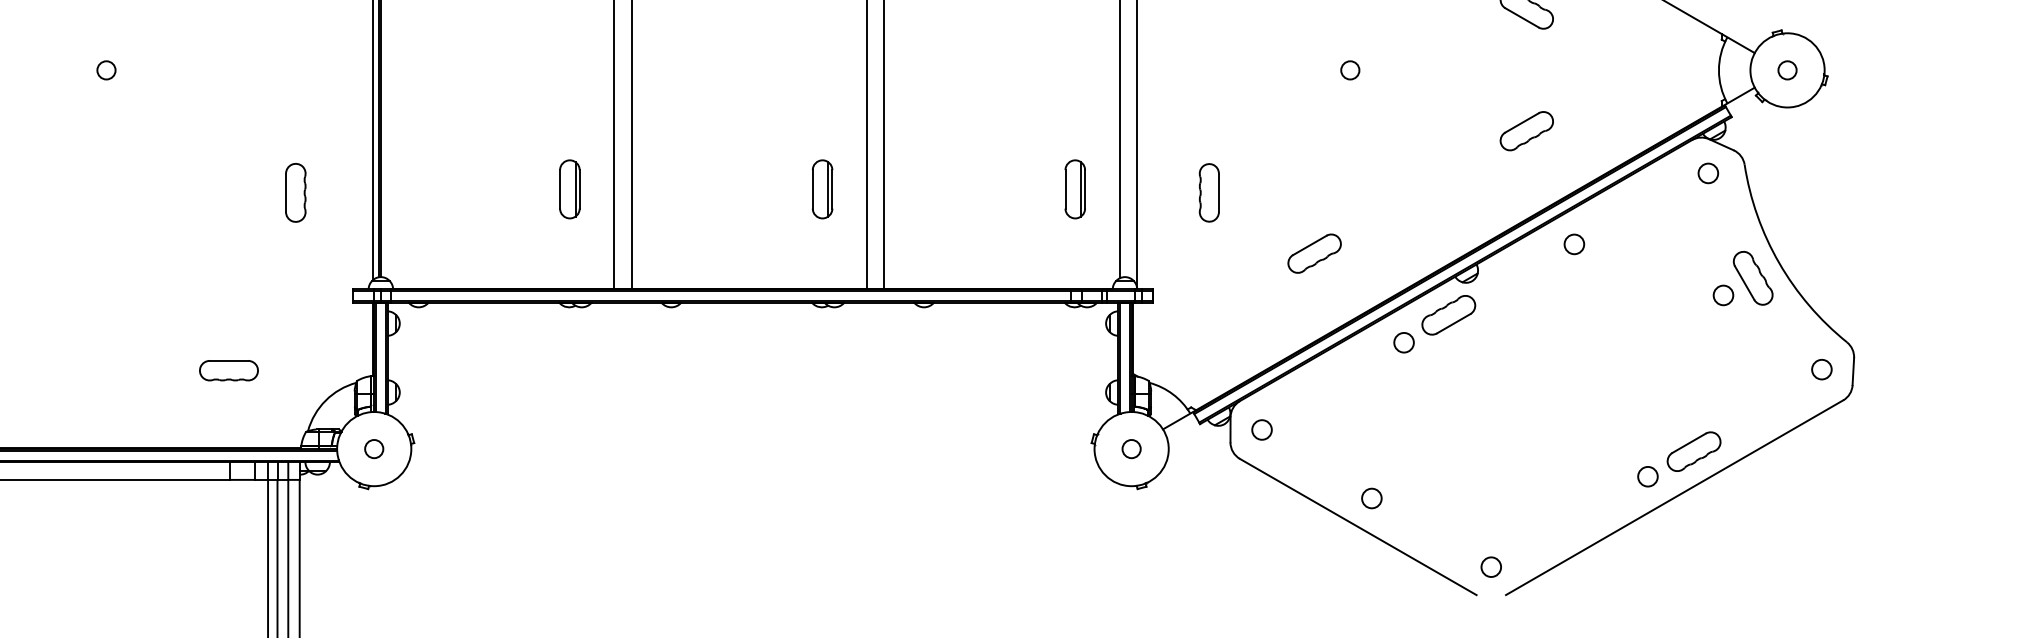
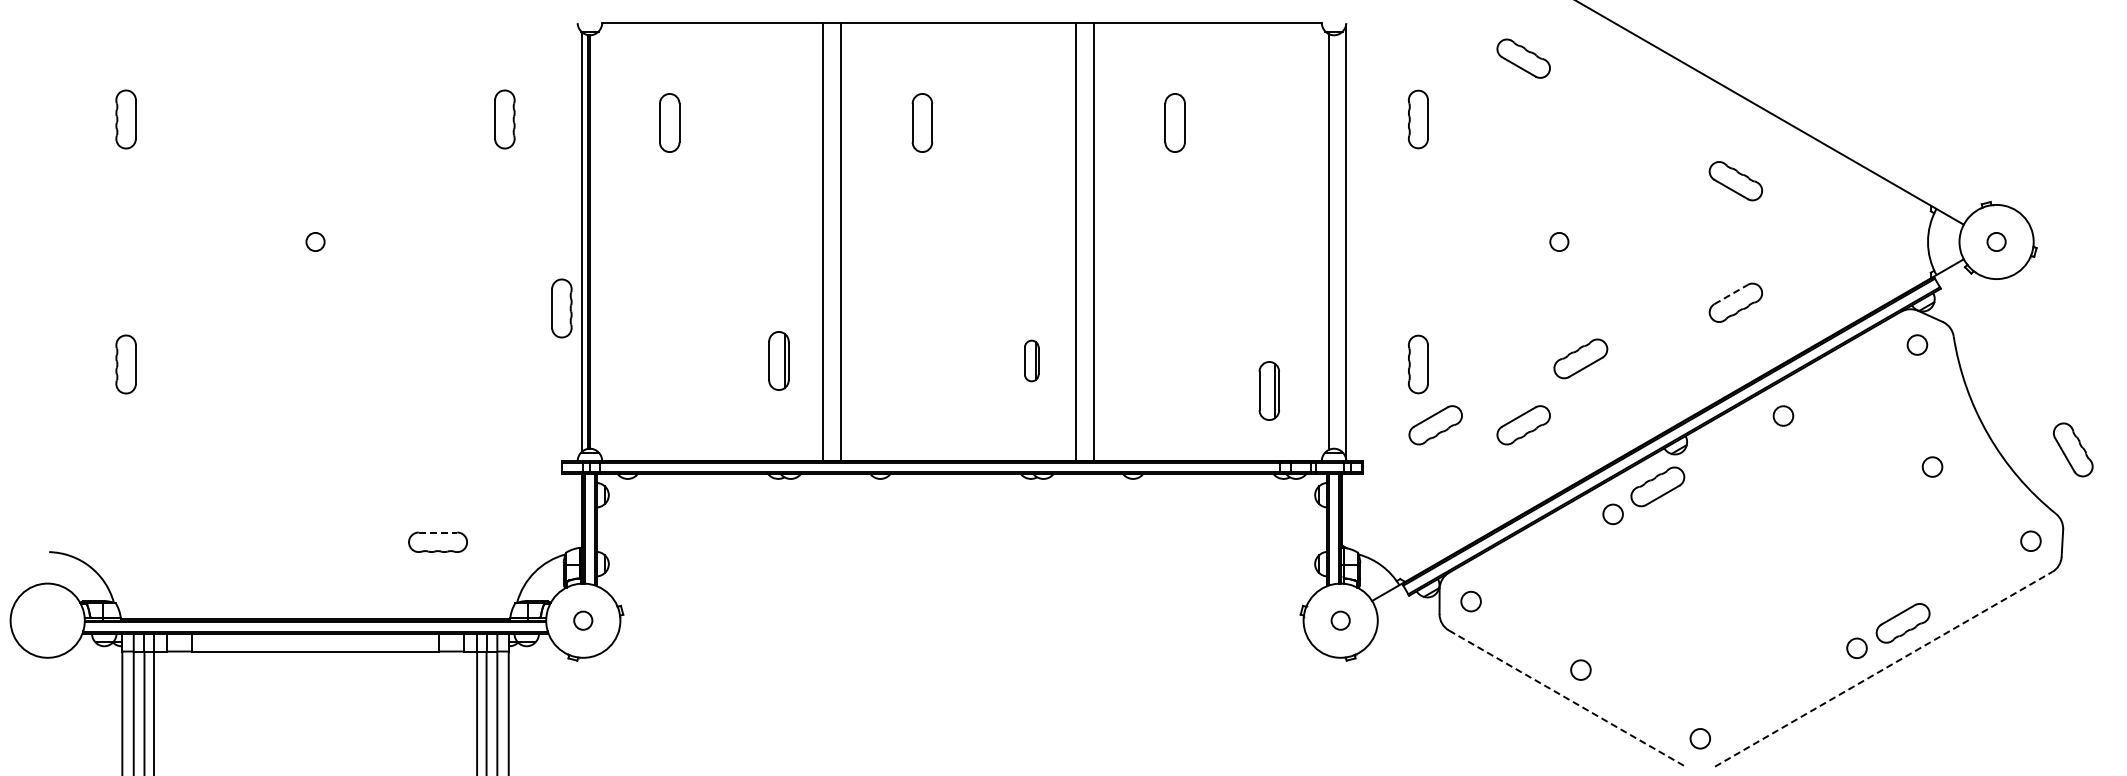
line: (1522, 122) -> (1731, 294), solid -> dashed
part: (1371, 186) -> (1580, 358), added
part: (822, 188) -> (1031, 360), size x0.7
part: (1074, 188) -> (1268, 390), moved
part: (295, 192) -> (561, 308), moved
part: (1226, 253) -> (1435, 425), added
part: (1753, 277) -> (2073, 449), moved
line: (229, 360) -> (438, 532), solid -> dashed
line: (1674, 497) -> (1883, 669), solid -> dashed
line: (1358, 526) -> (1567, 698), solid -> dashed

